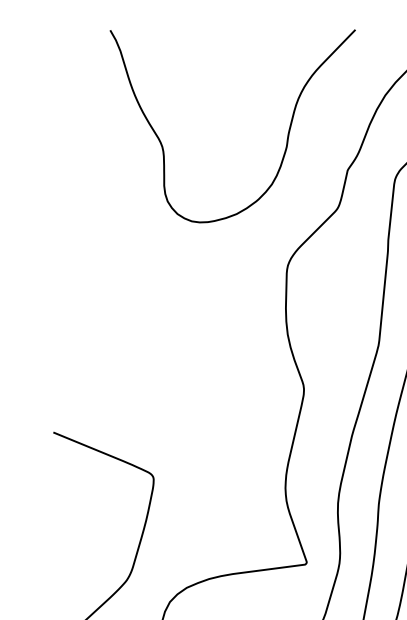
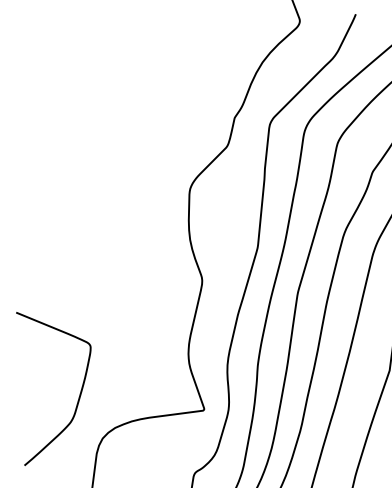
curve: (286, 134) -> (189, 91), removed

